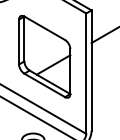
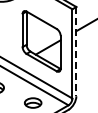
line: (91, 70) -> (76, 51), solid -> dashed

